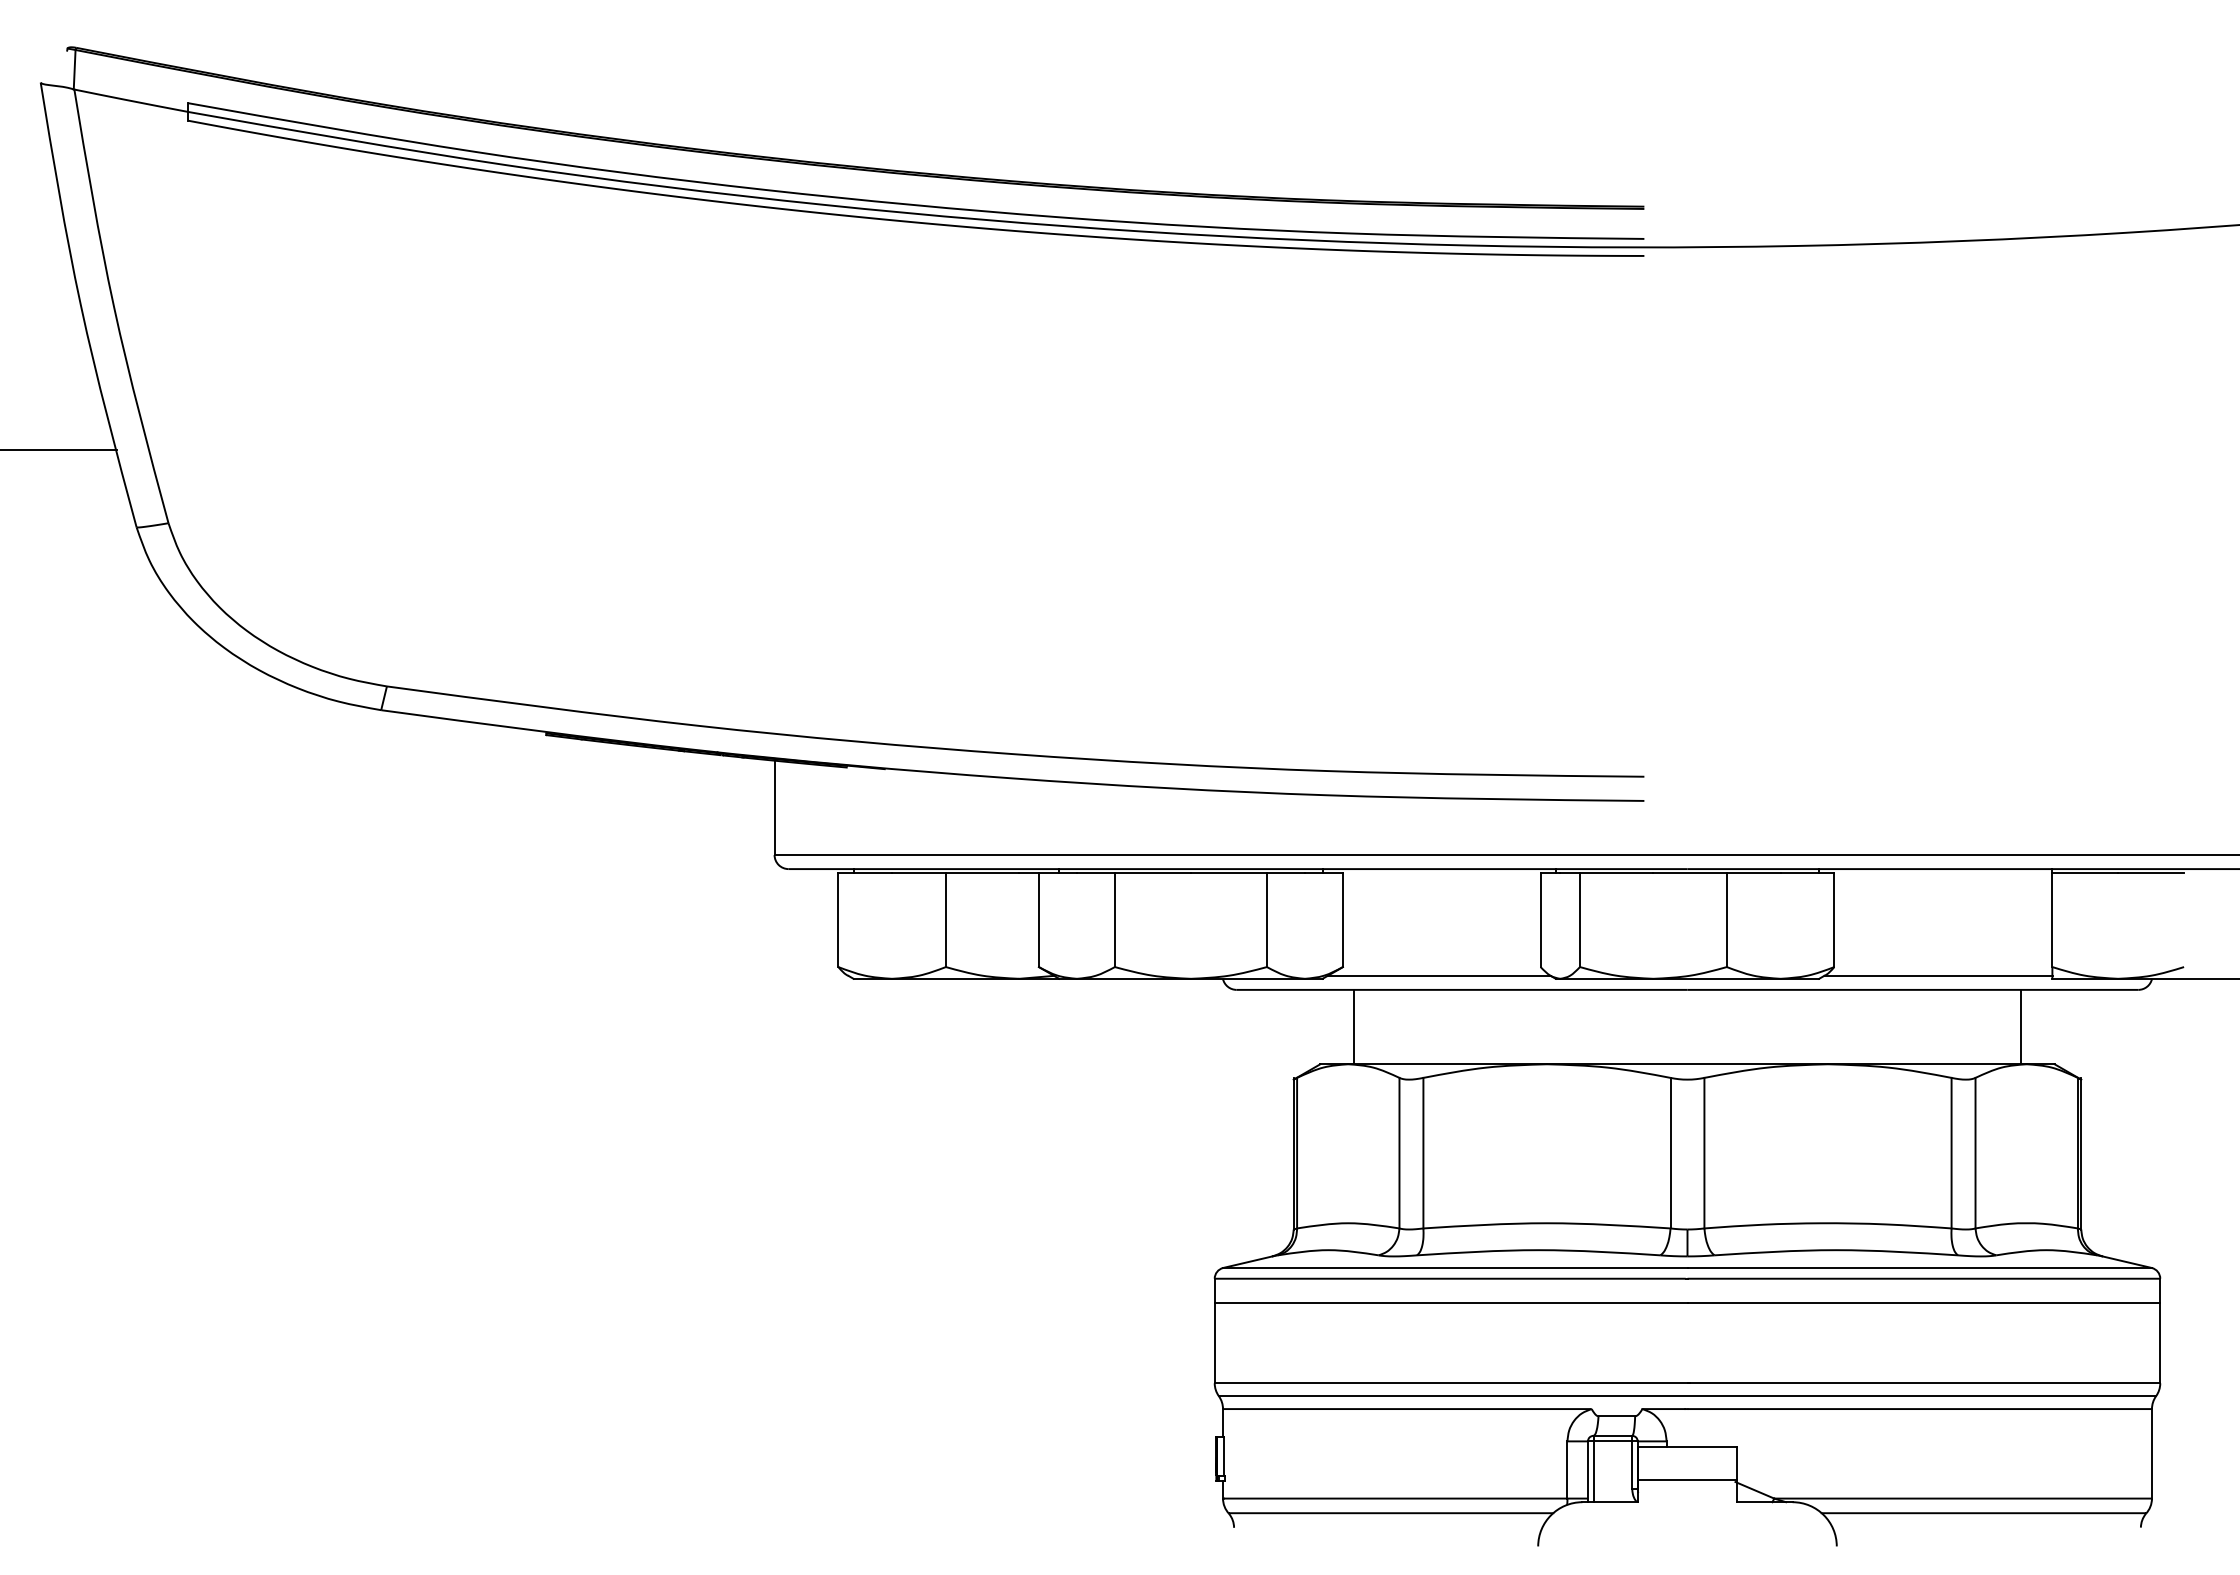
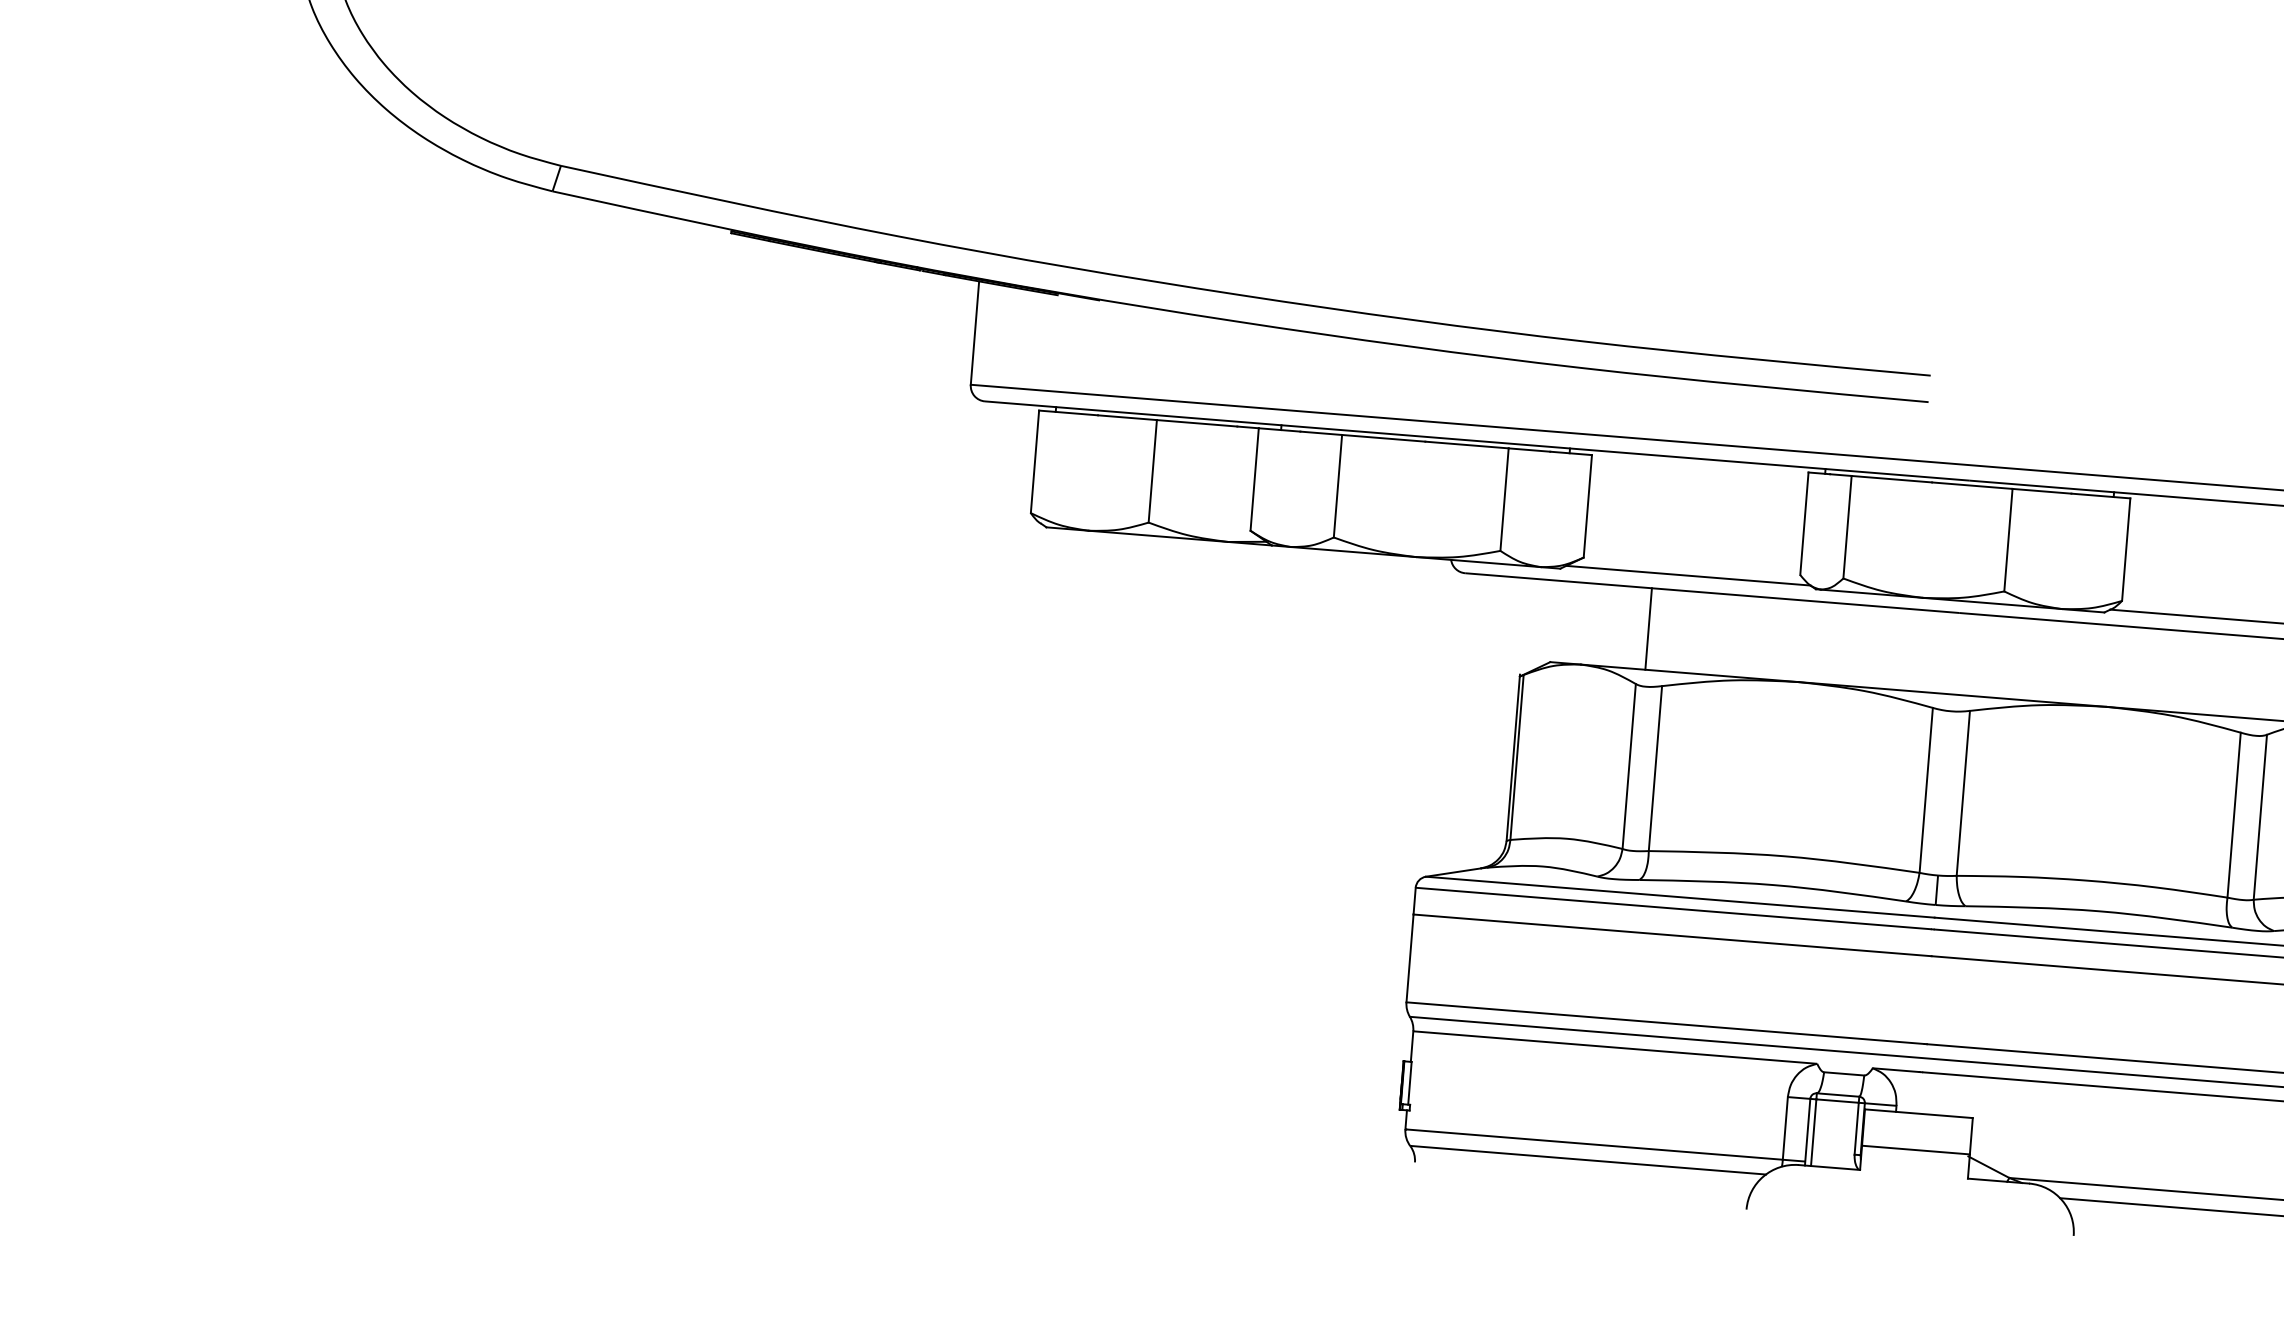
line: (1354, 1026) -> (1649, 628), moved

